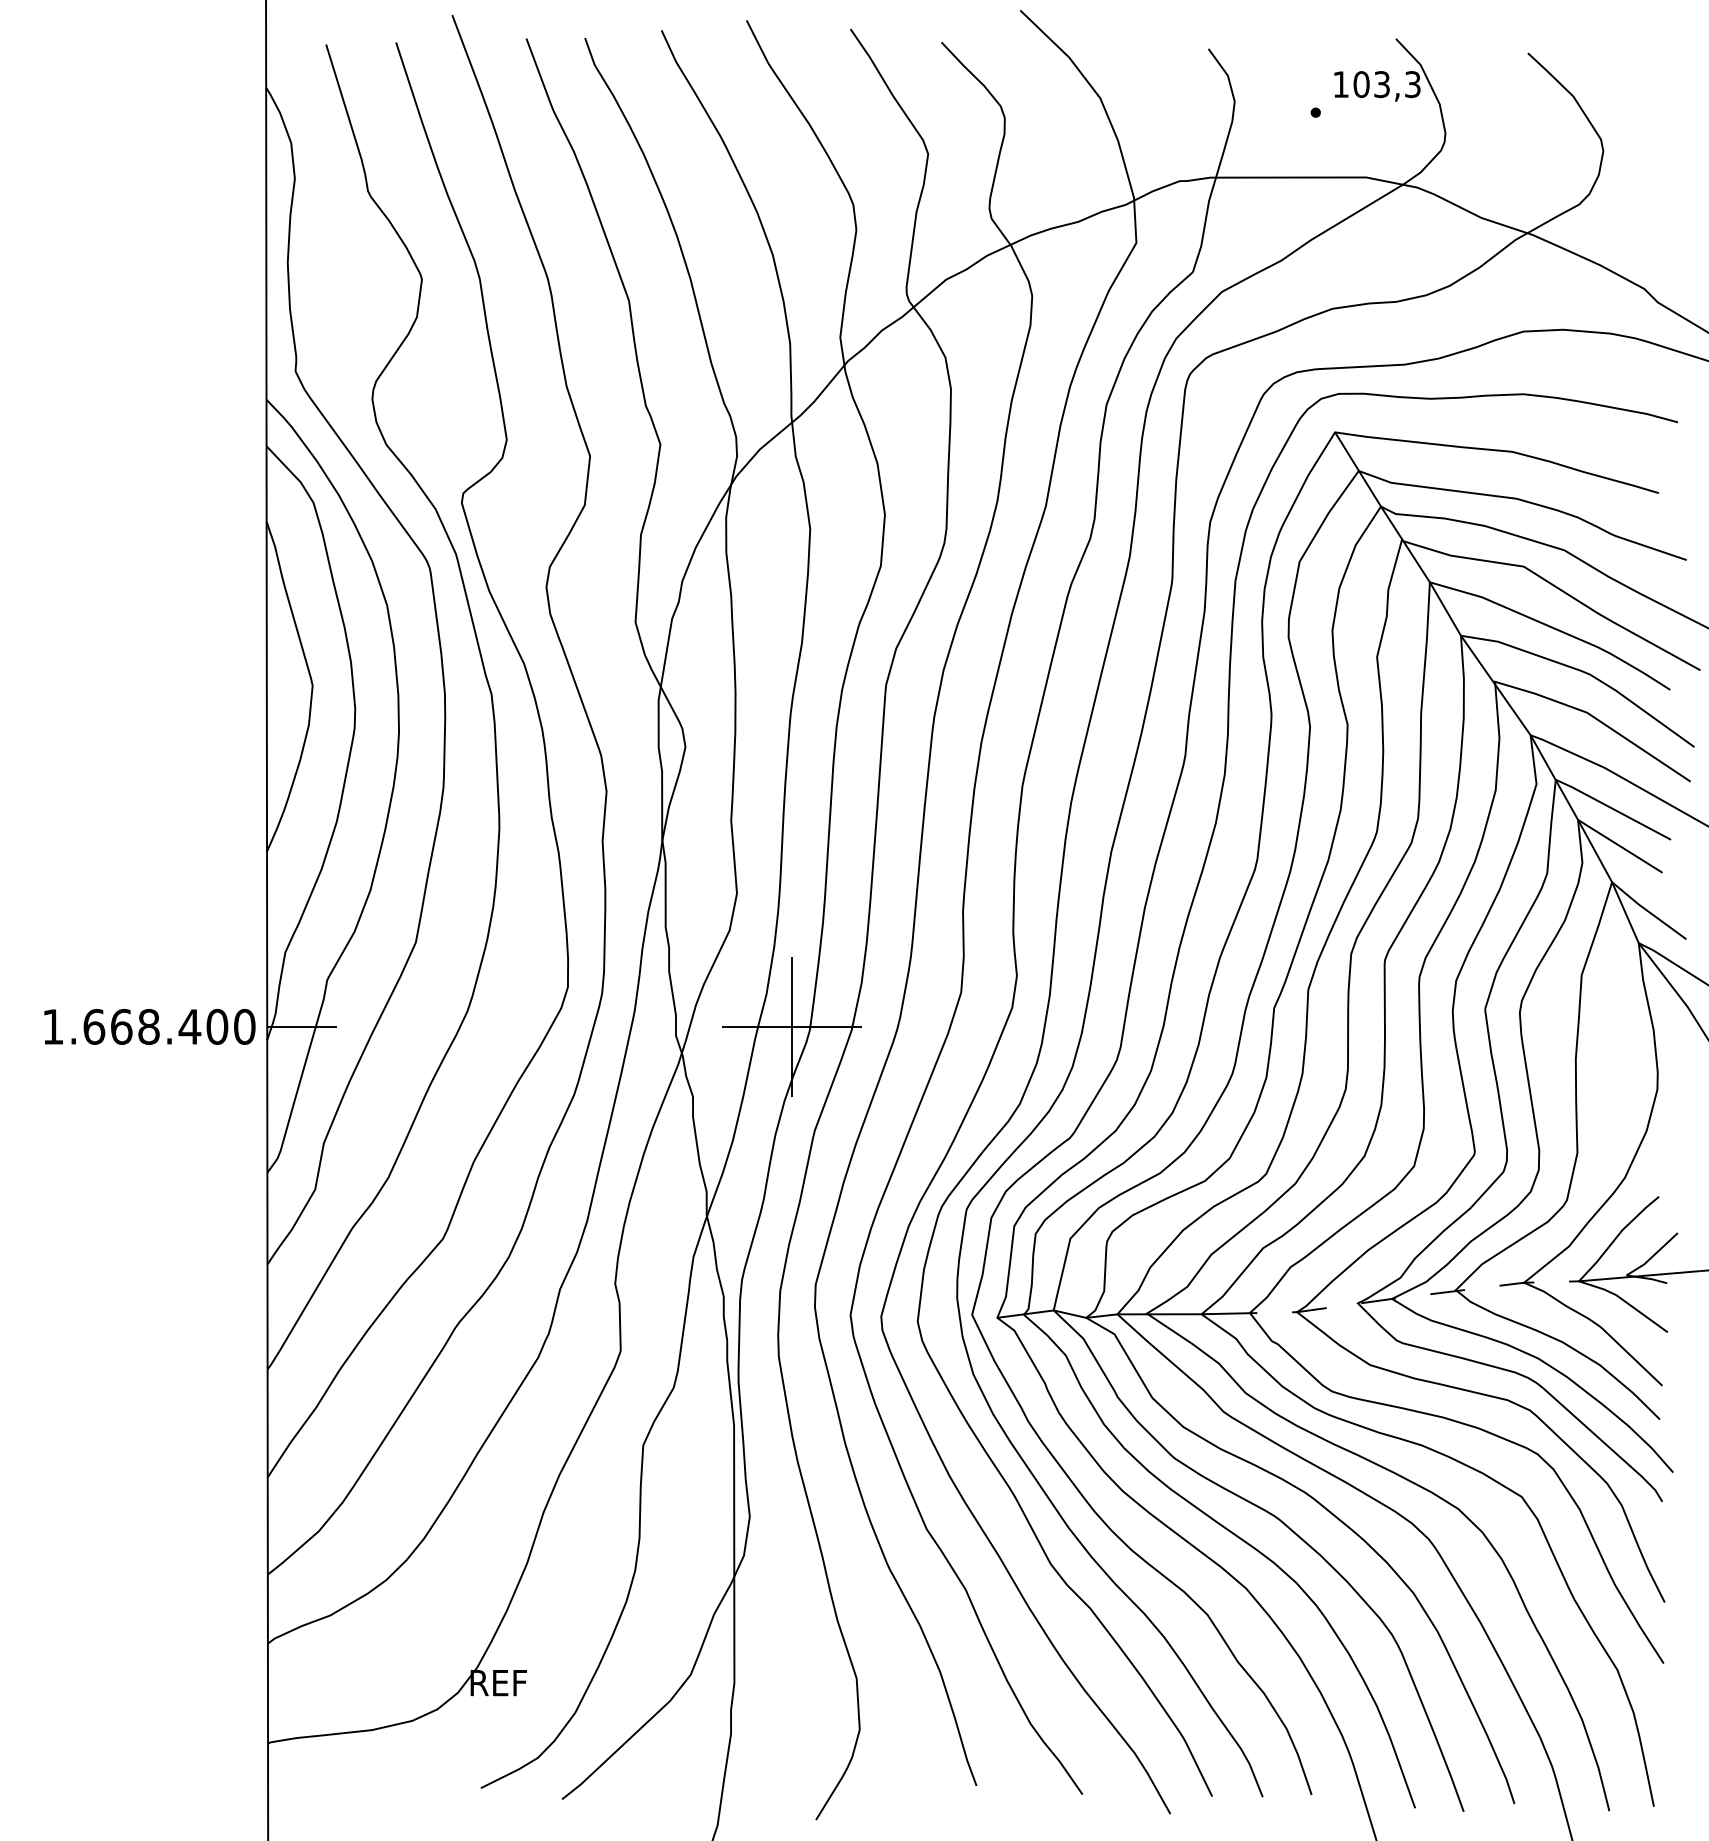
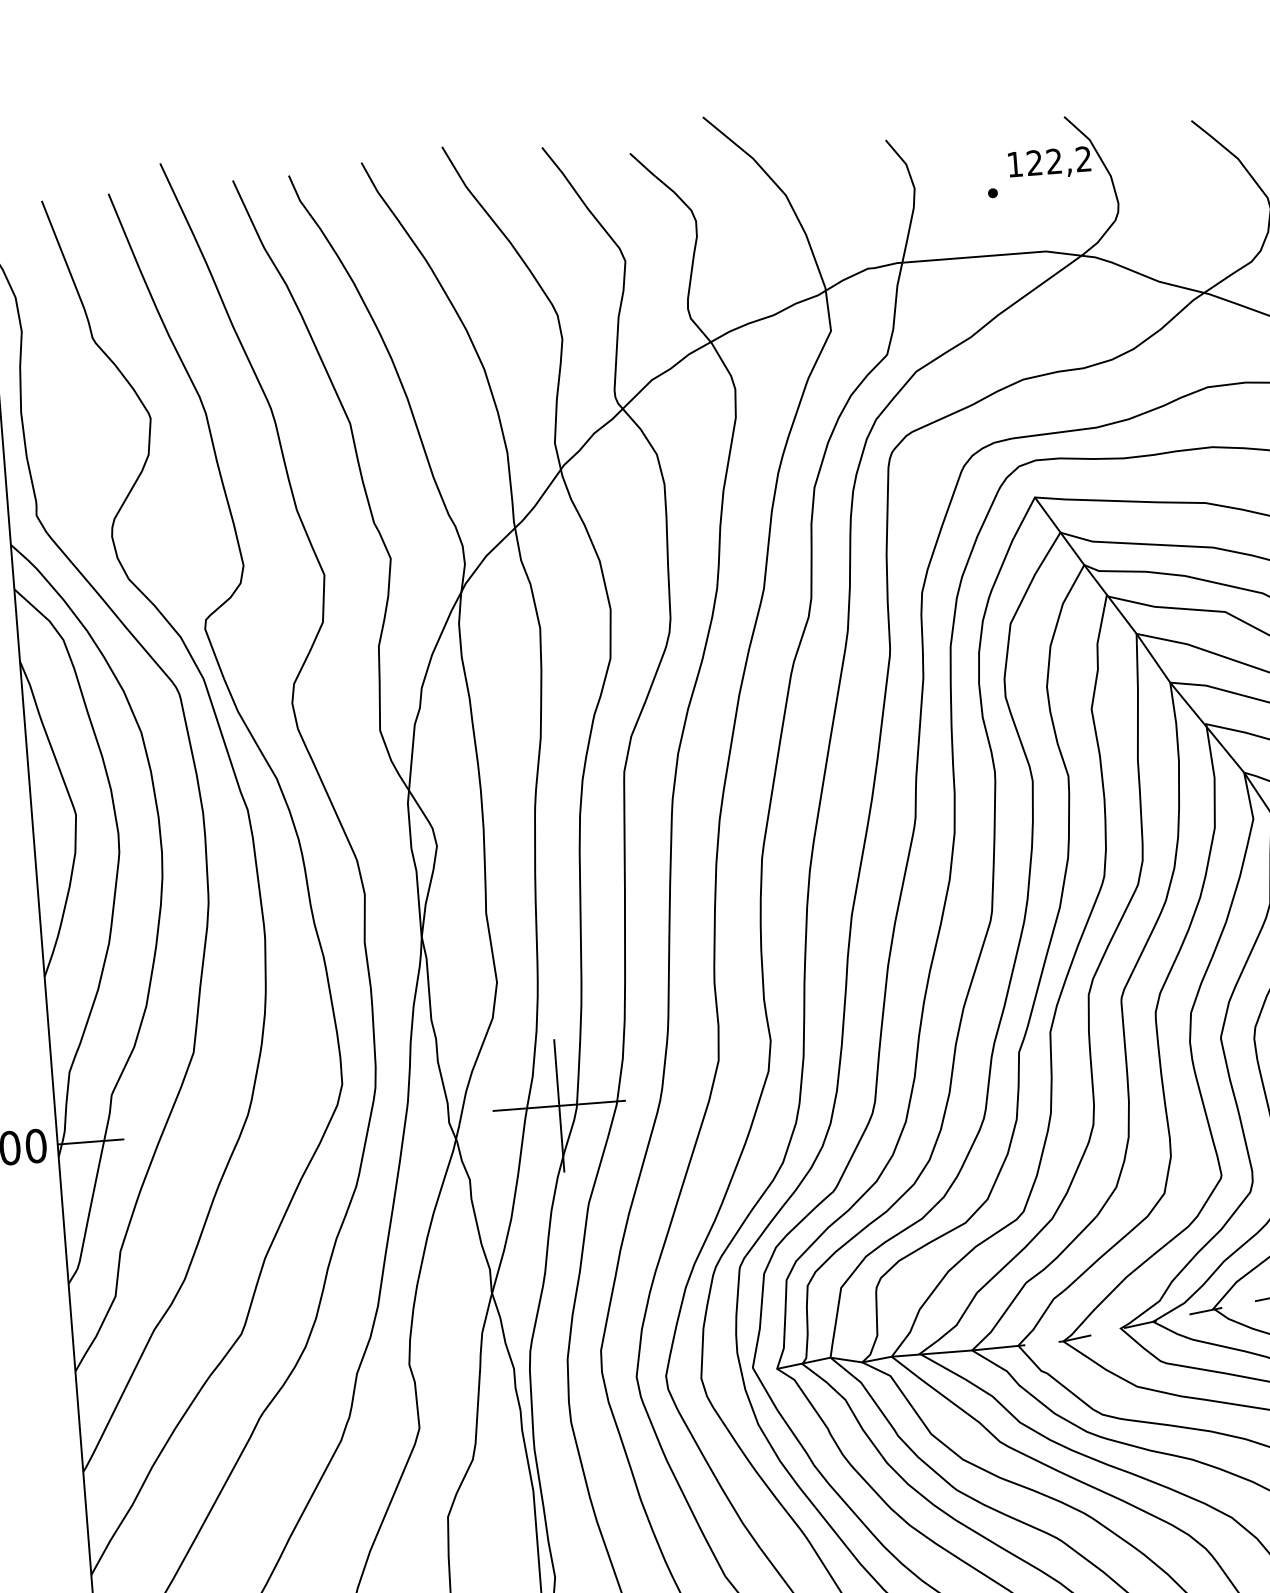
text: (1386, 84) -> (1058, 161), 103,3 -> 122,2

